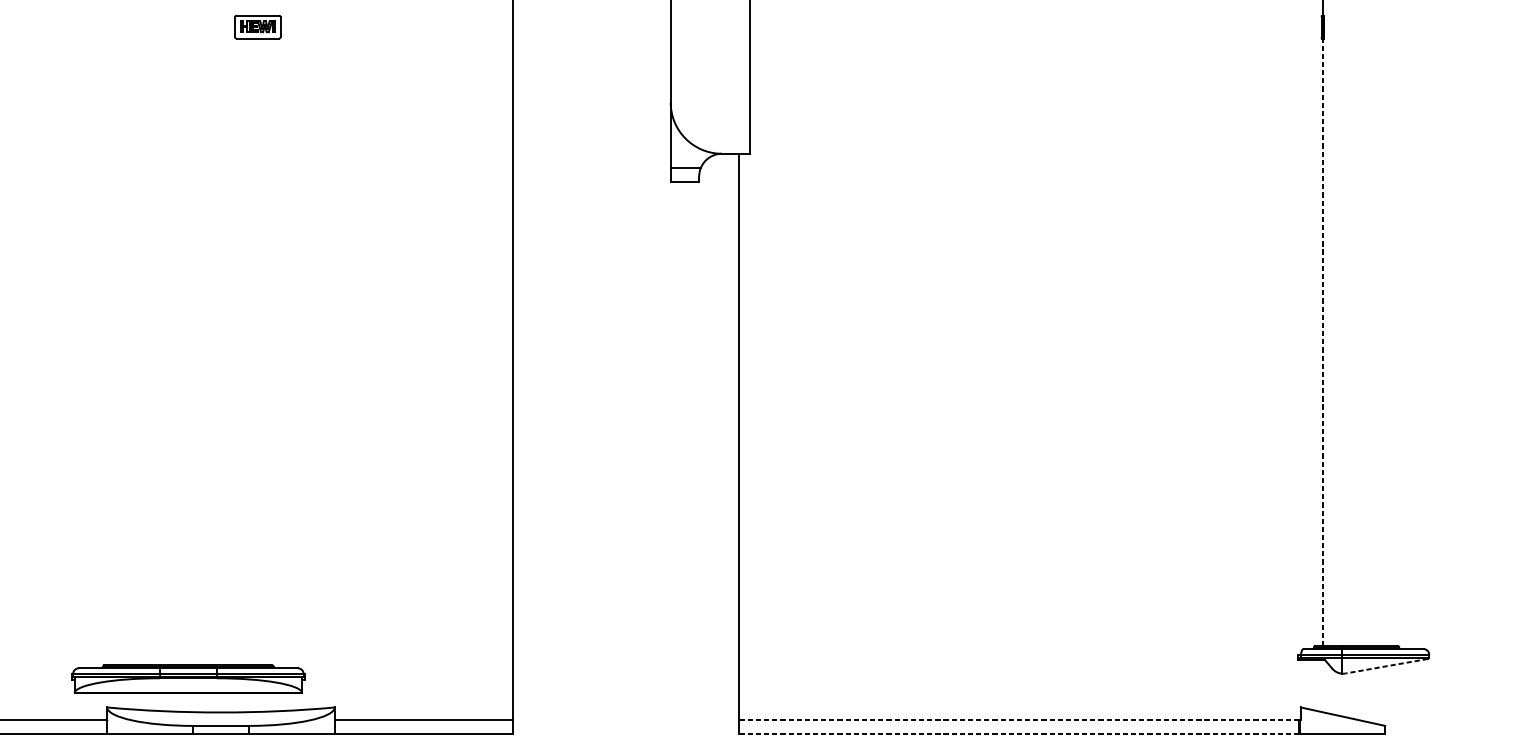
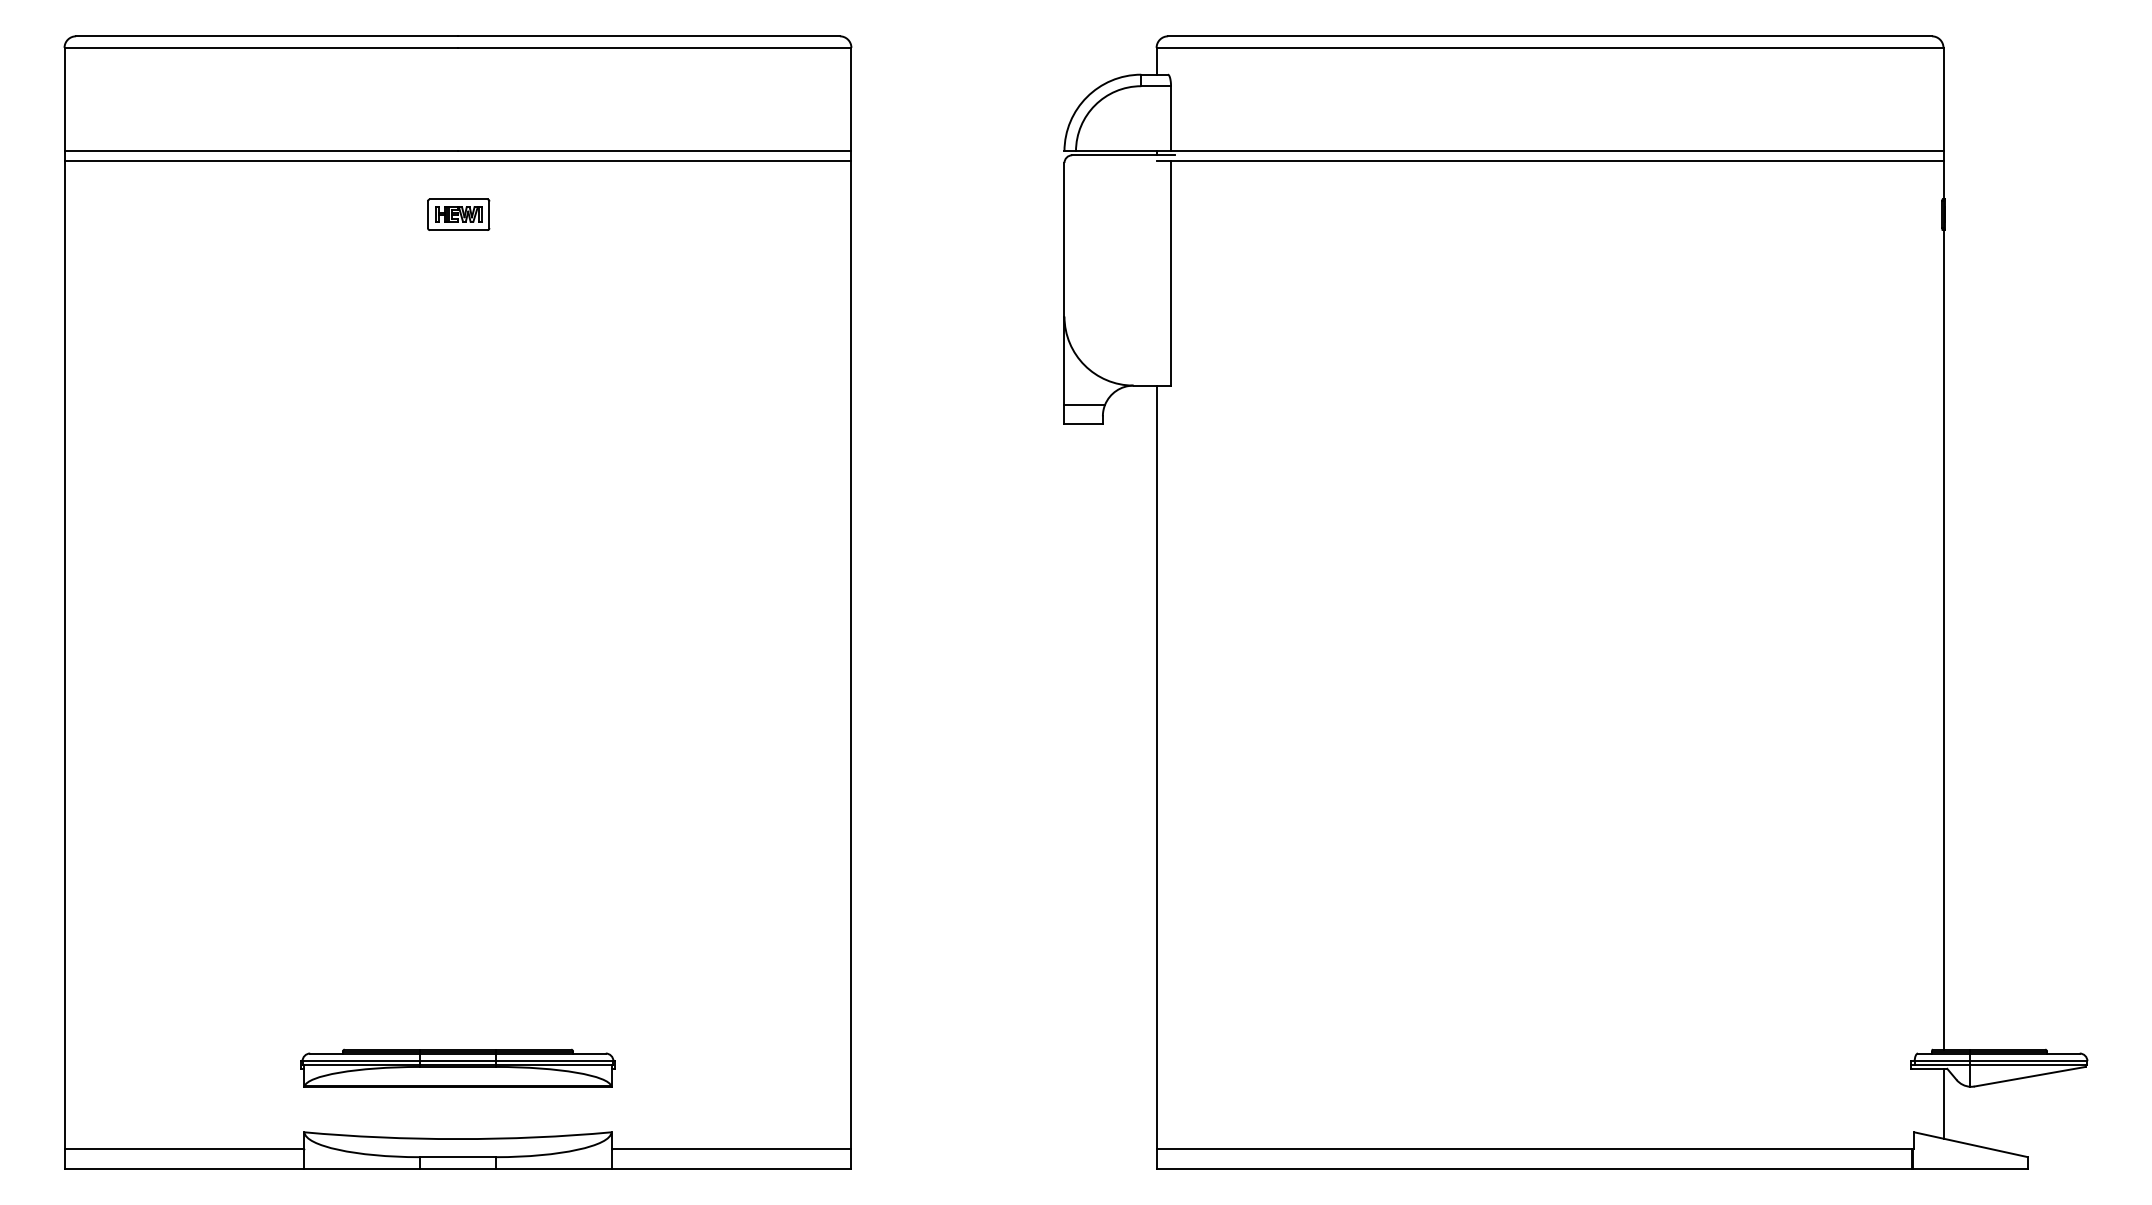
part: (257, 26) -> (458, 214), moved
line: (1322, 342) -> (1943, 639), dashed -> solid
line: (1386, 666) -> (2029, 1076), dashed -> solid
part: (188, 678) -> (457, 1067), moved
line: (1322, 686) -> (1943, 1103), added
line: (1019, 720) -> (1534, 1149), dashed -> solid
line: (1019, 734) -> (1534, 1168), dashed -> solid

